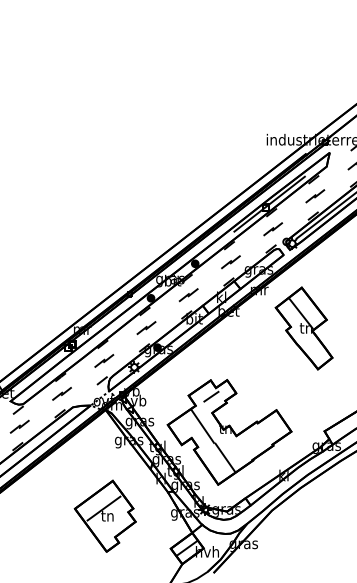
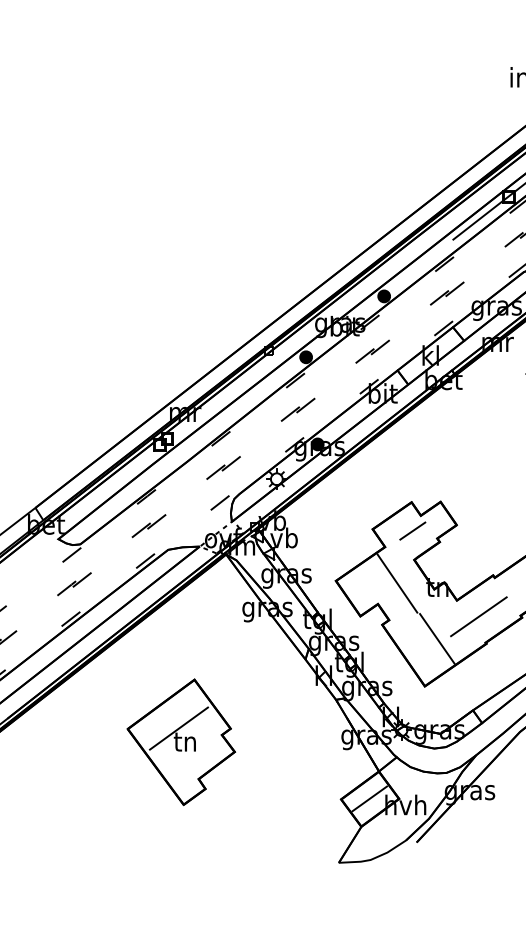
line: (248, 445) -> (478, 617), added
part: (104, 515) -> (179, 740), moved

